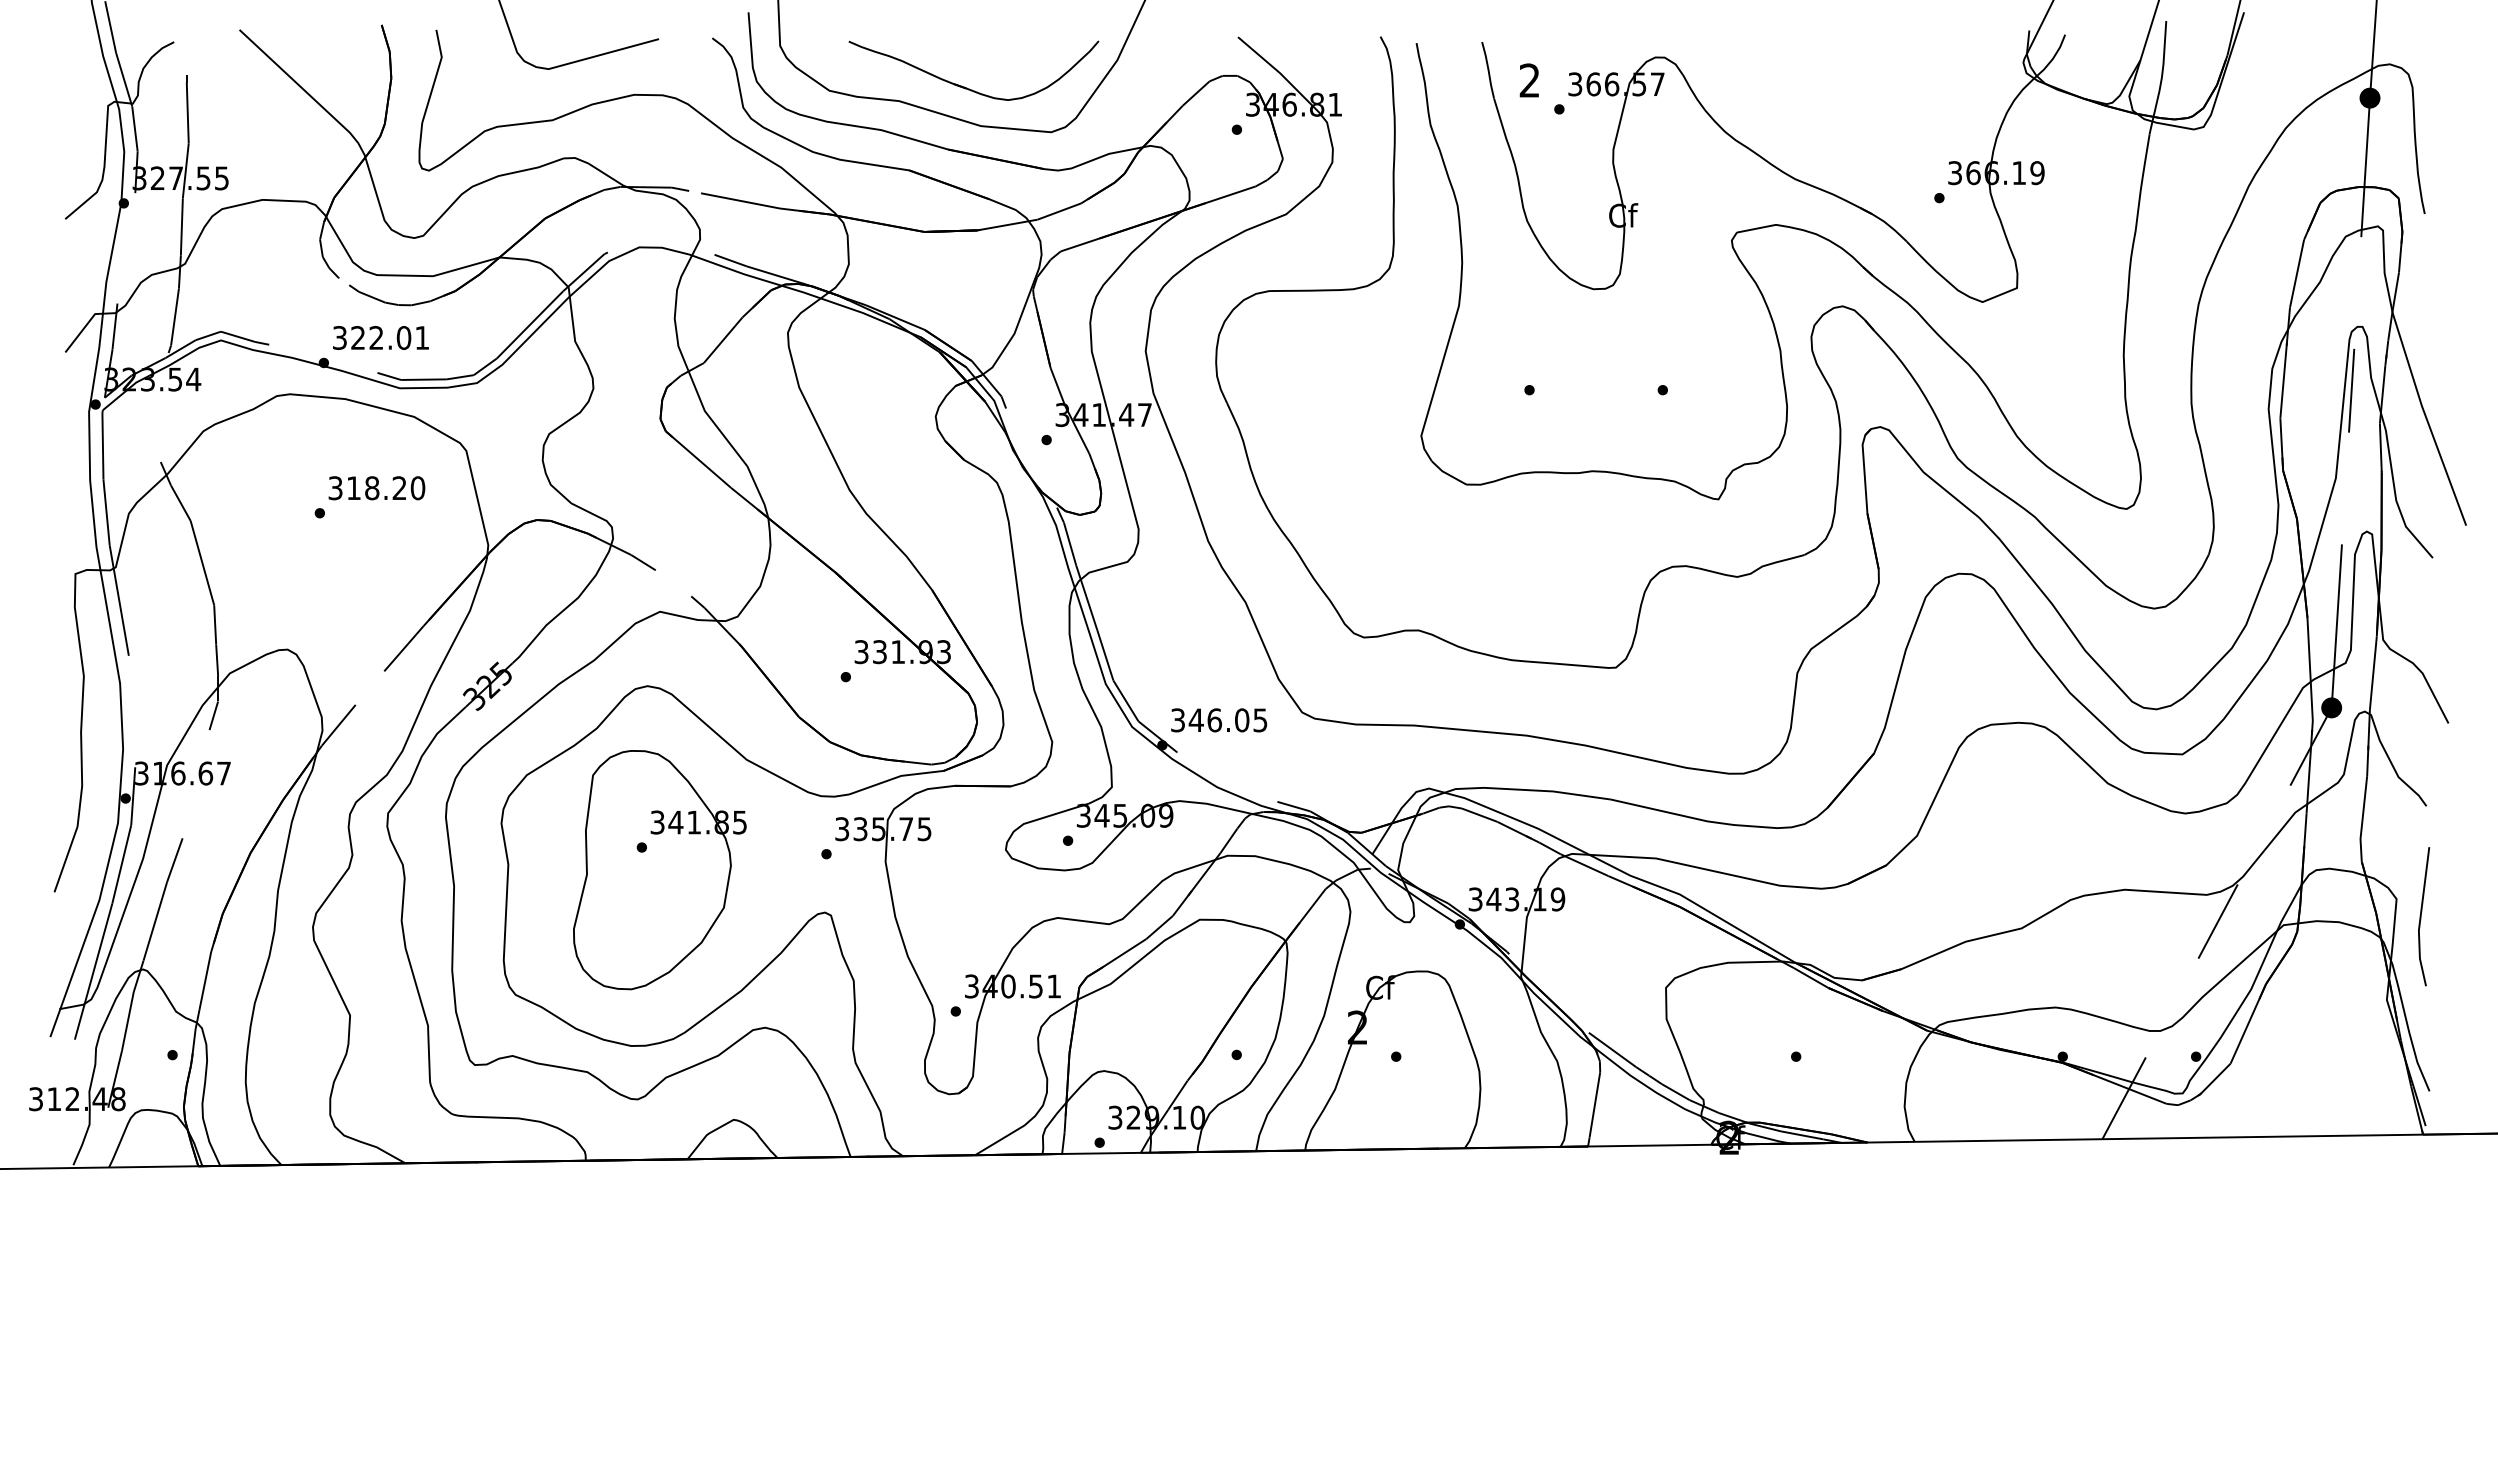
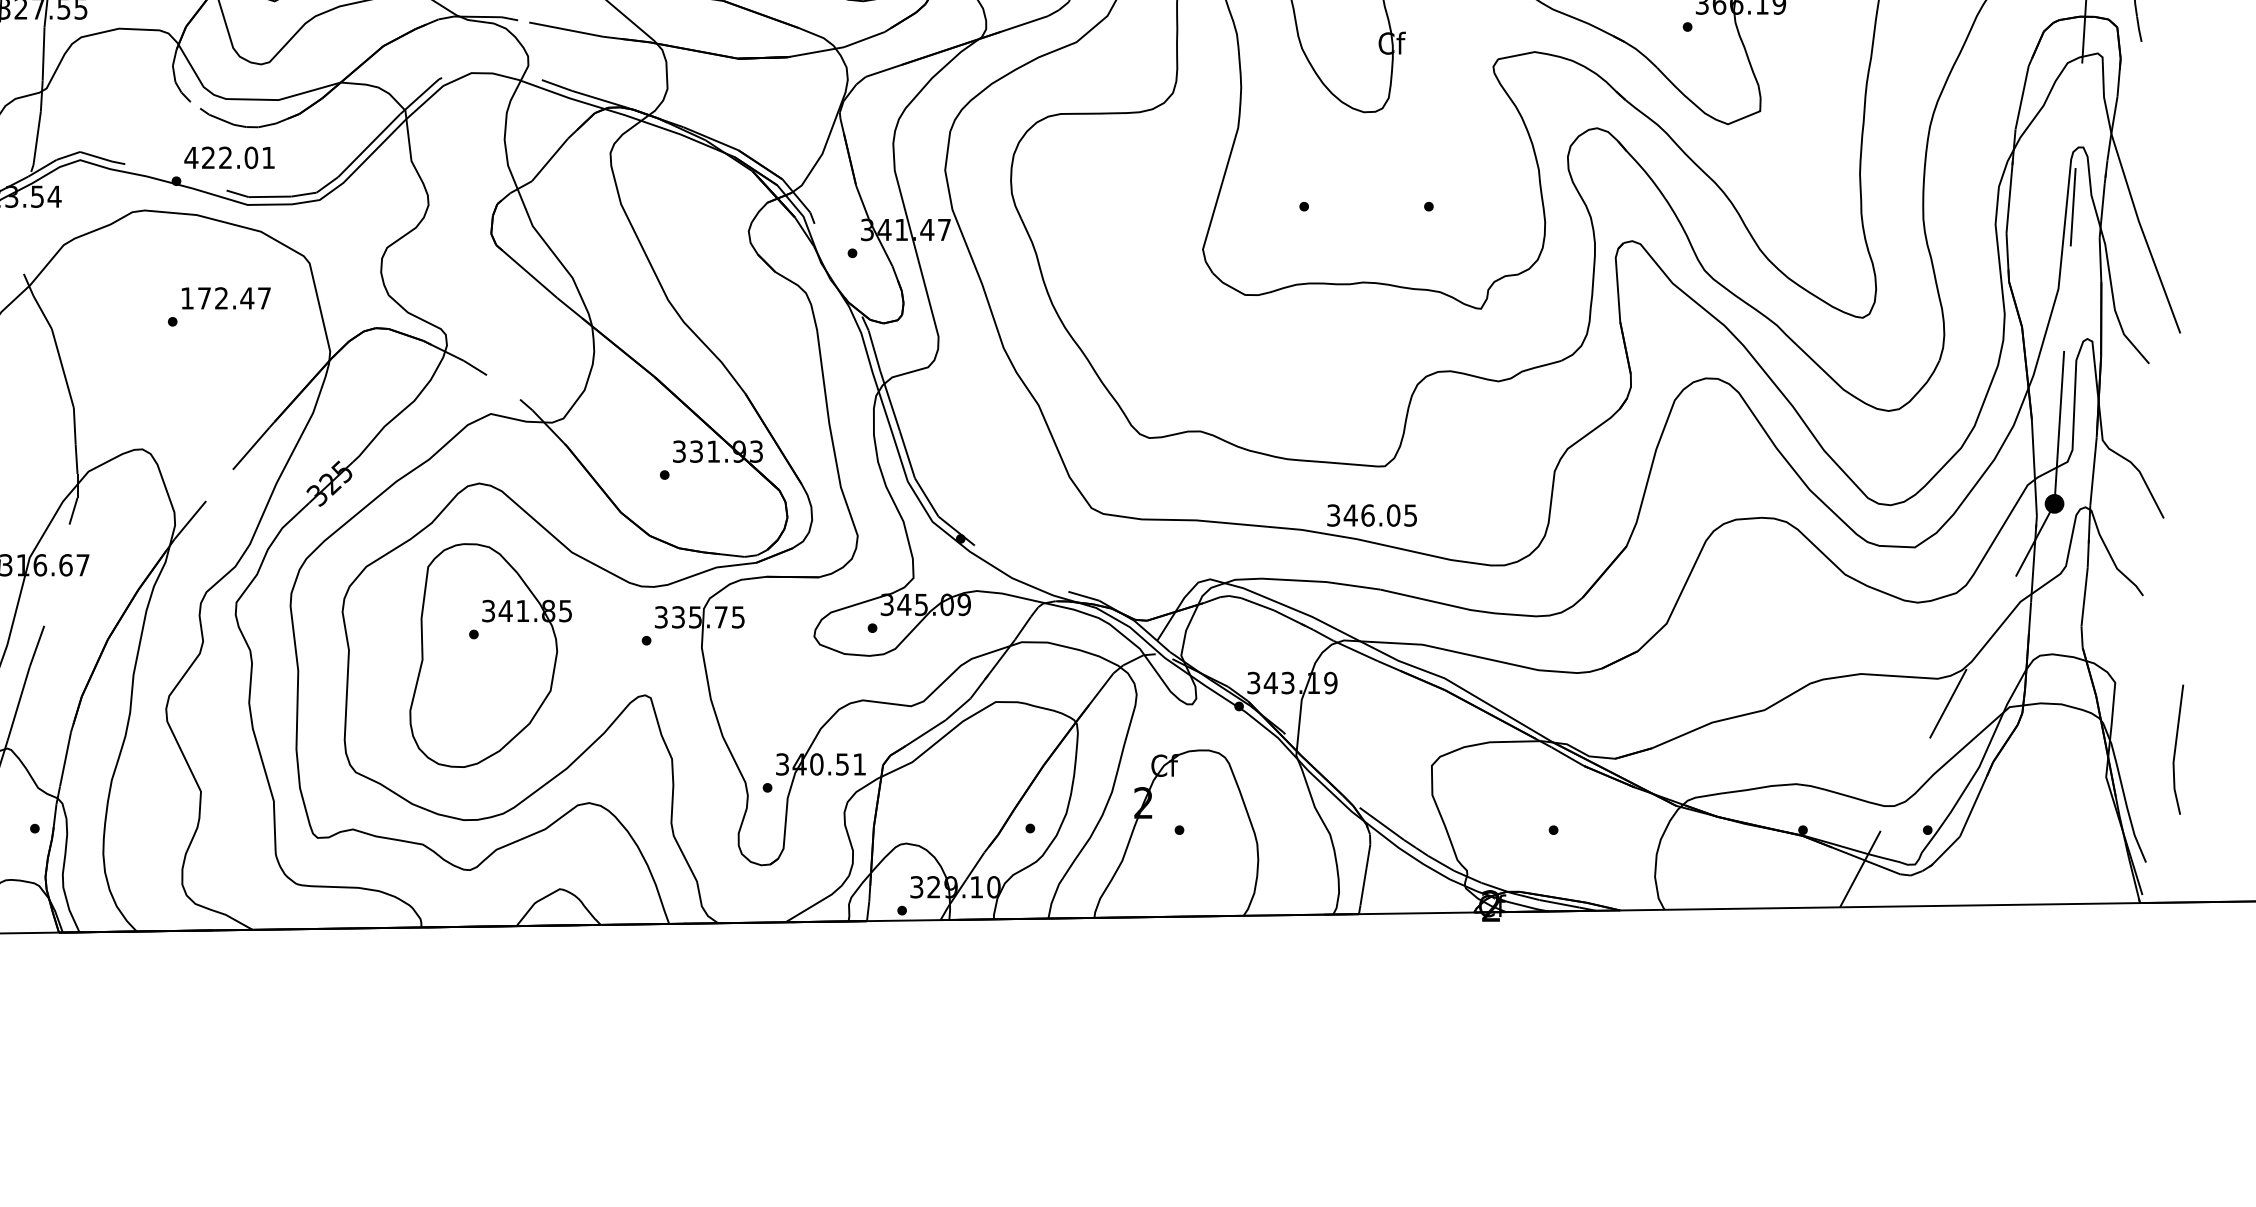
text: (339, 337) -> (191, 157), 322.01 -> 422.01
text: (376, 488) -> (225, 298), 318.20 -> 172.47
text: (1219, 720) -> (1372, 515), moved
line: (2421, 916) -> (2175, 749), moved

